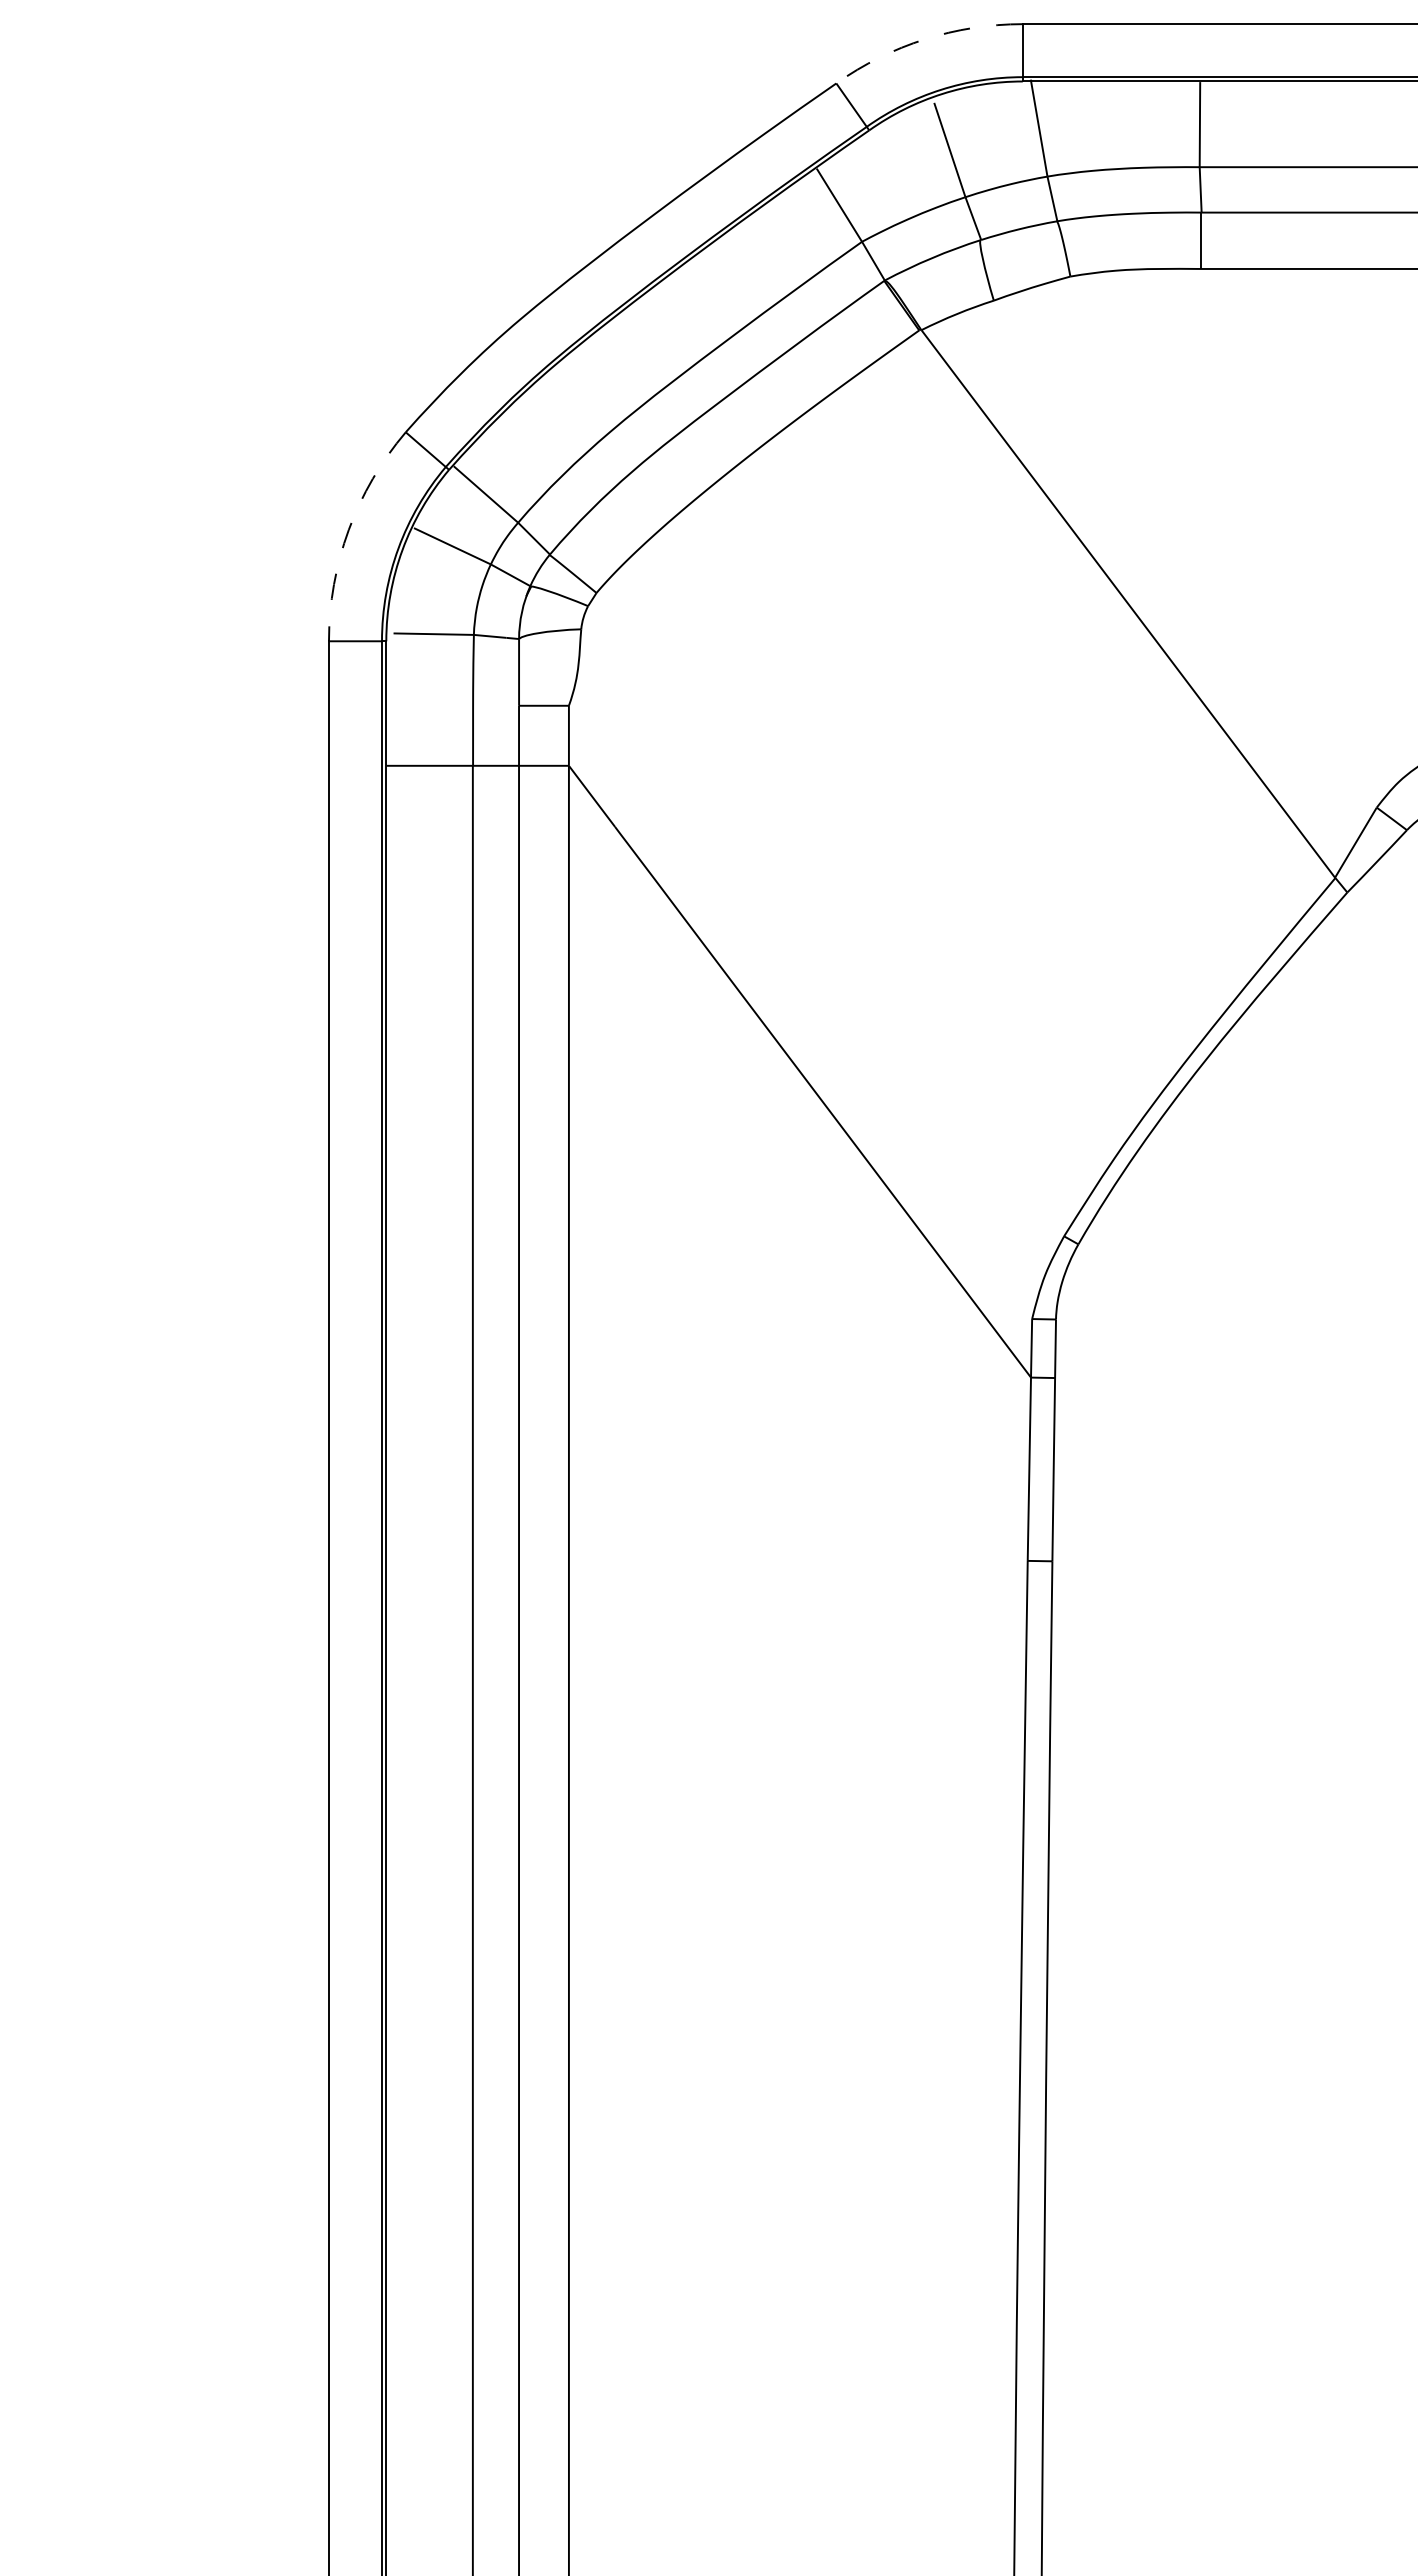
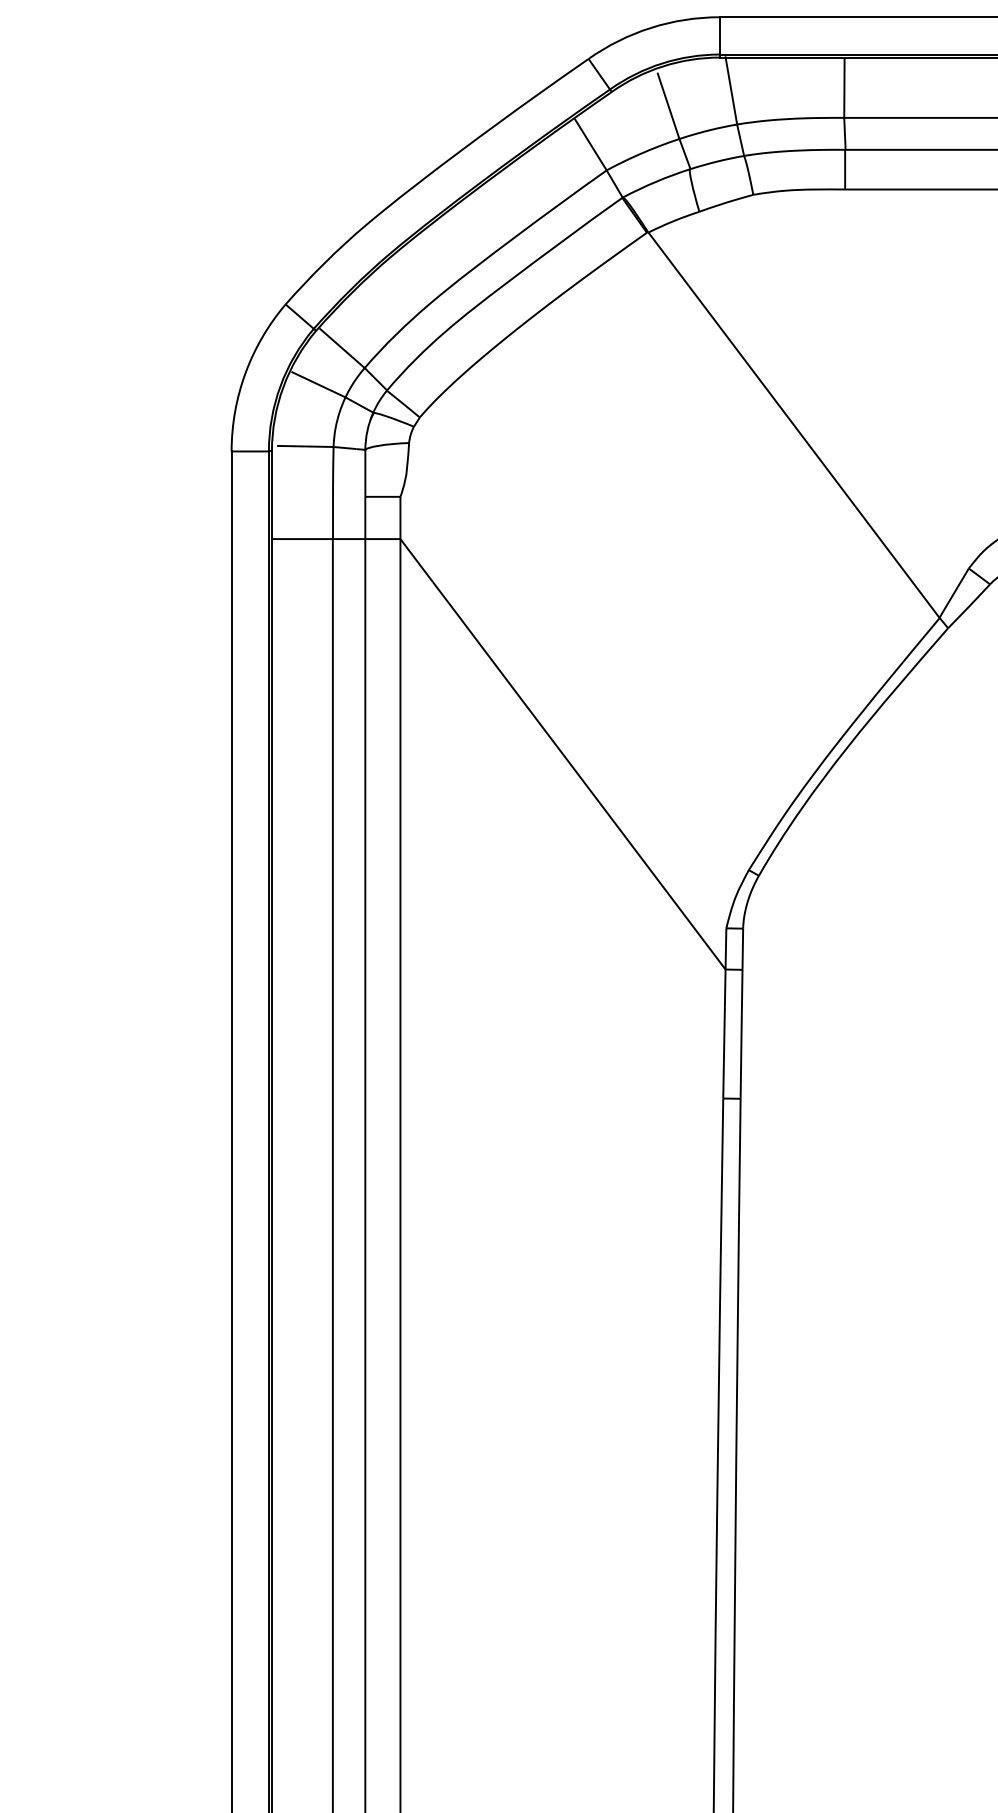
arc: (924, 39) -> (650, 28), dashed -> solid
arc: (348, 529) -> (245, 372), dashed -> solid

